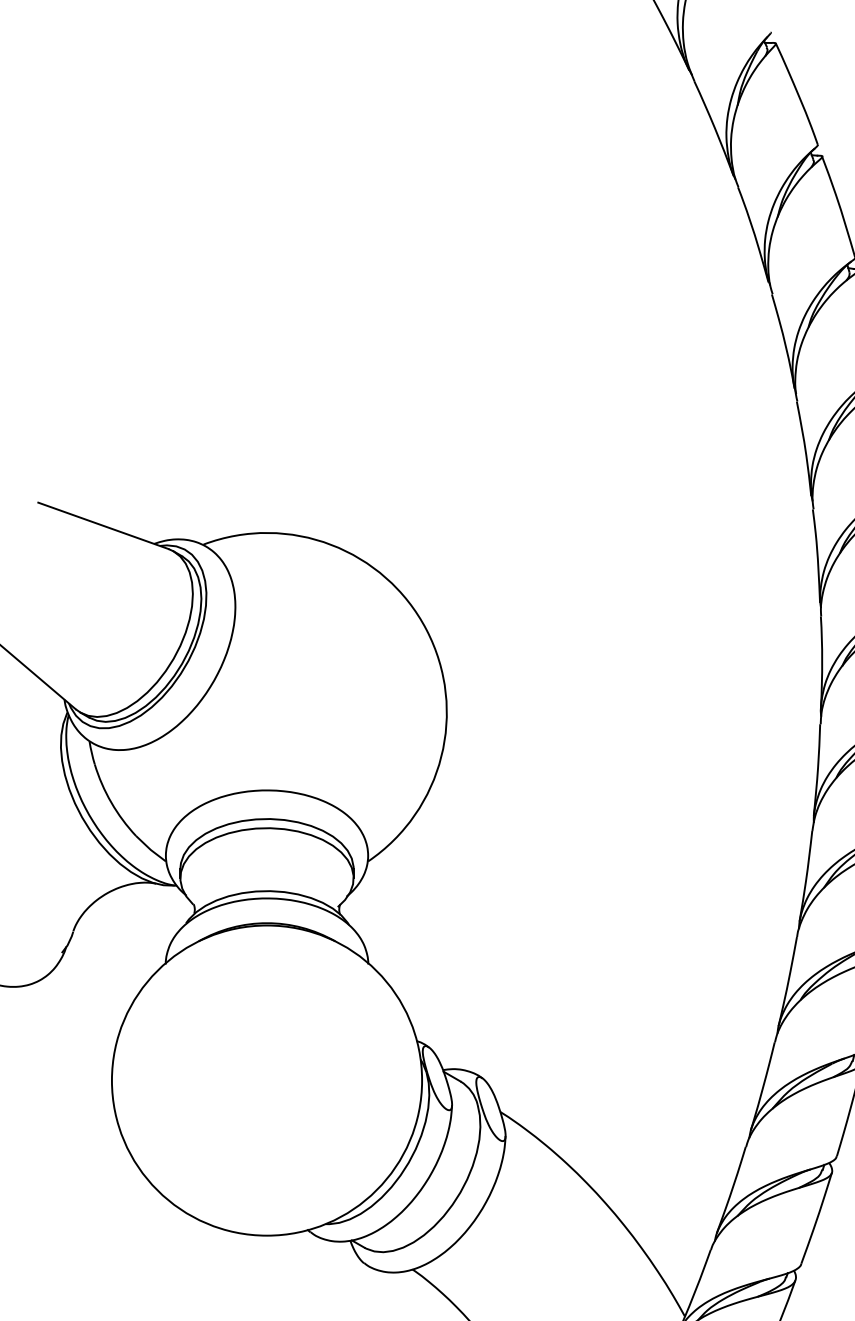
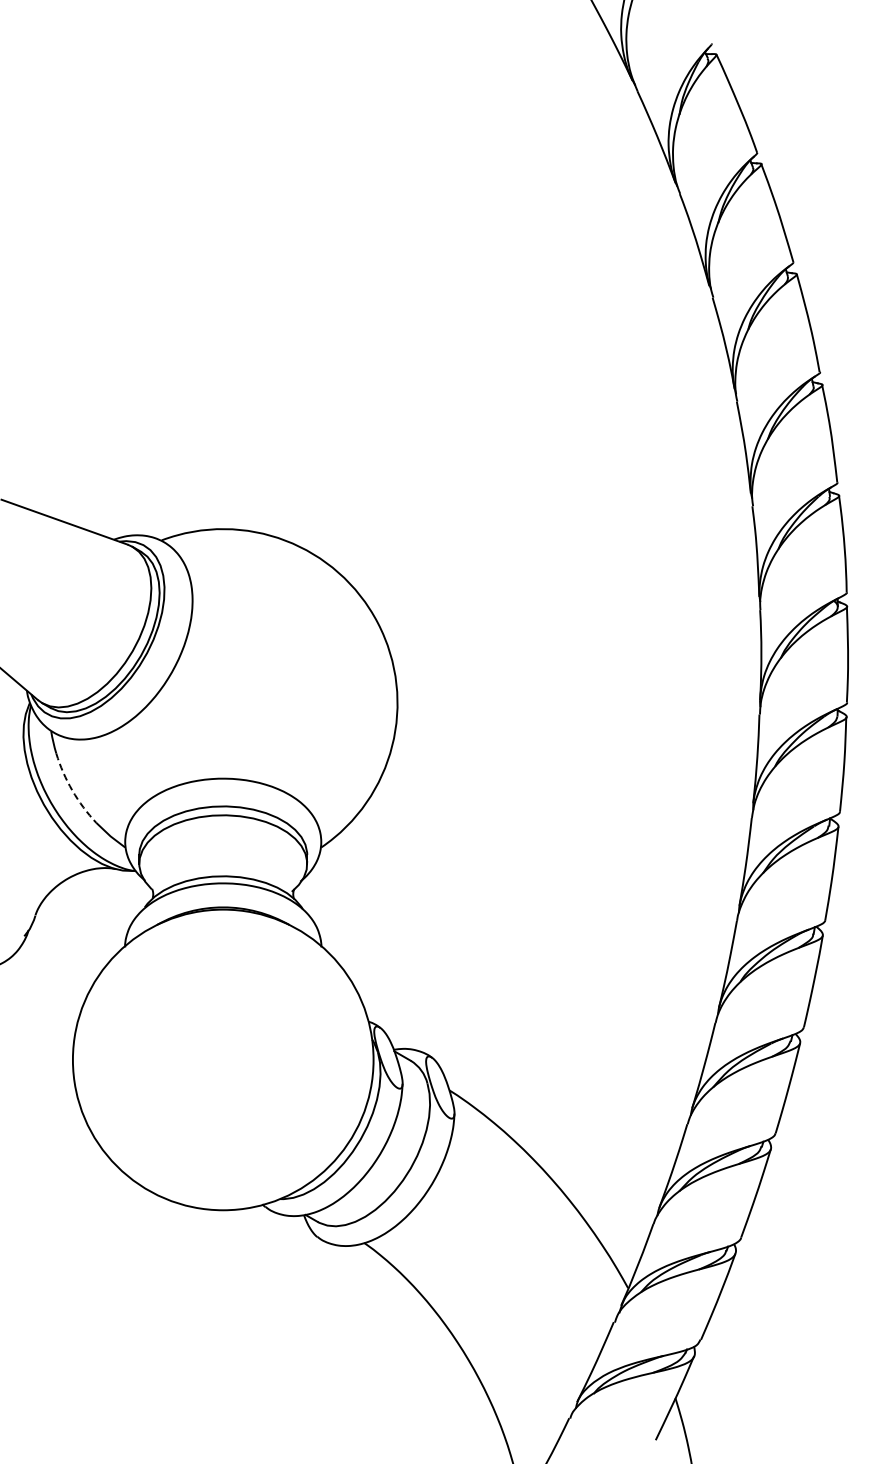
arc: (111, 802) -> (72, 790), solid -> dashed

